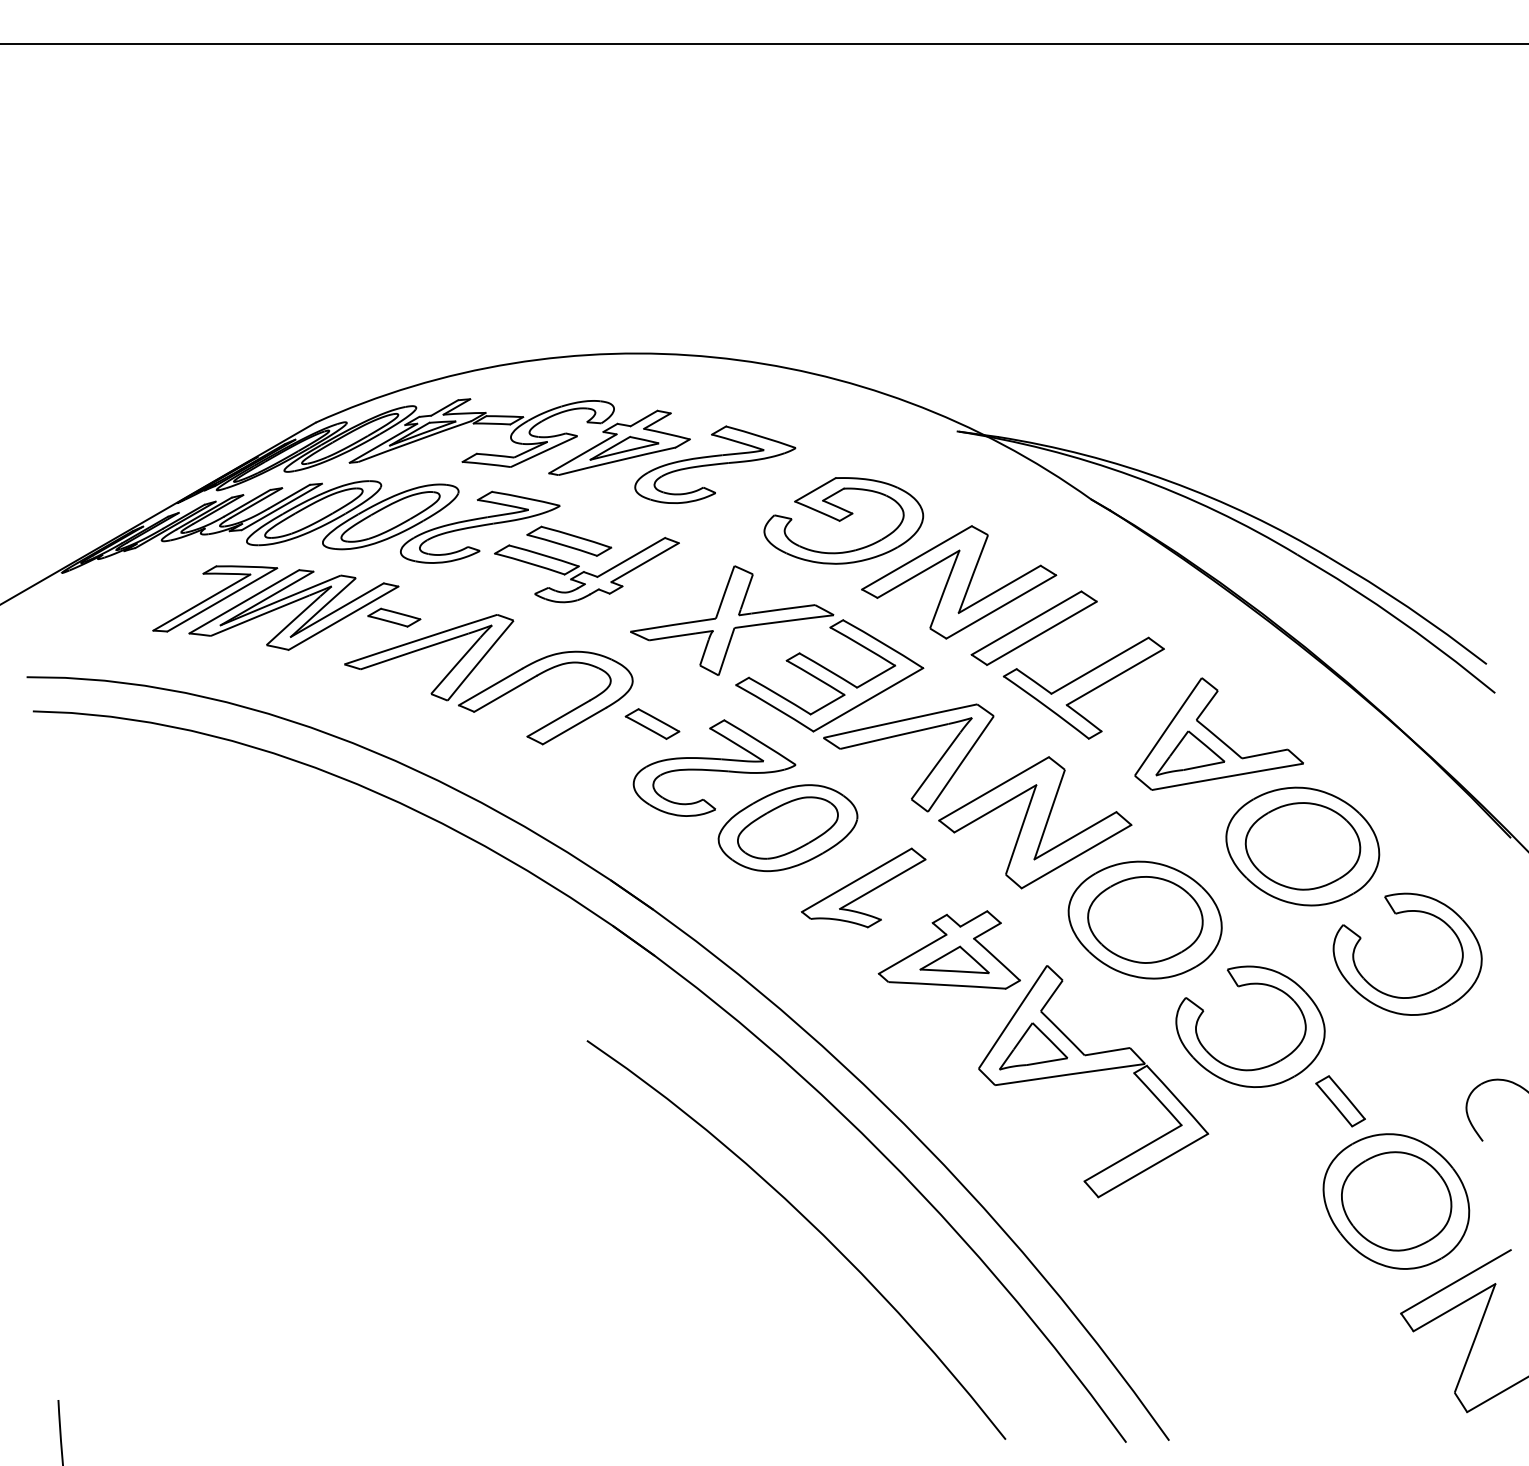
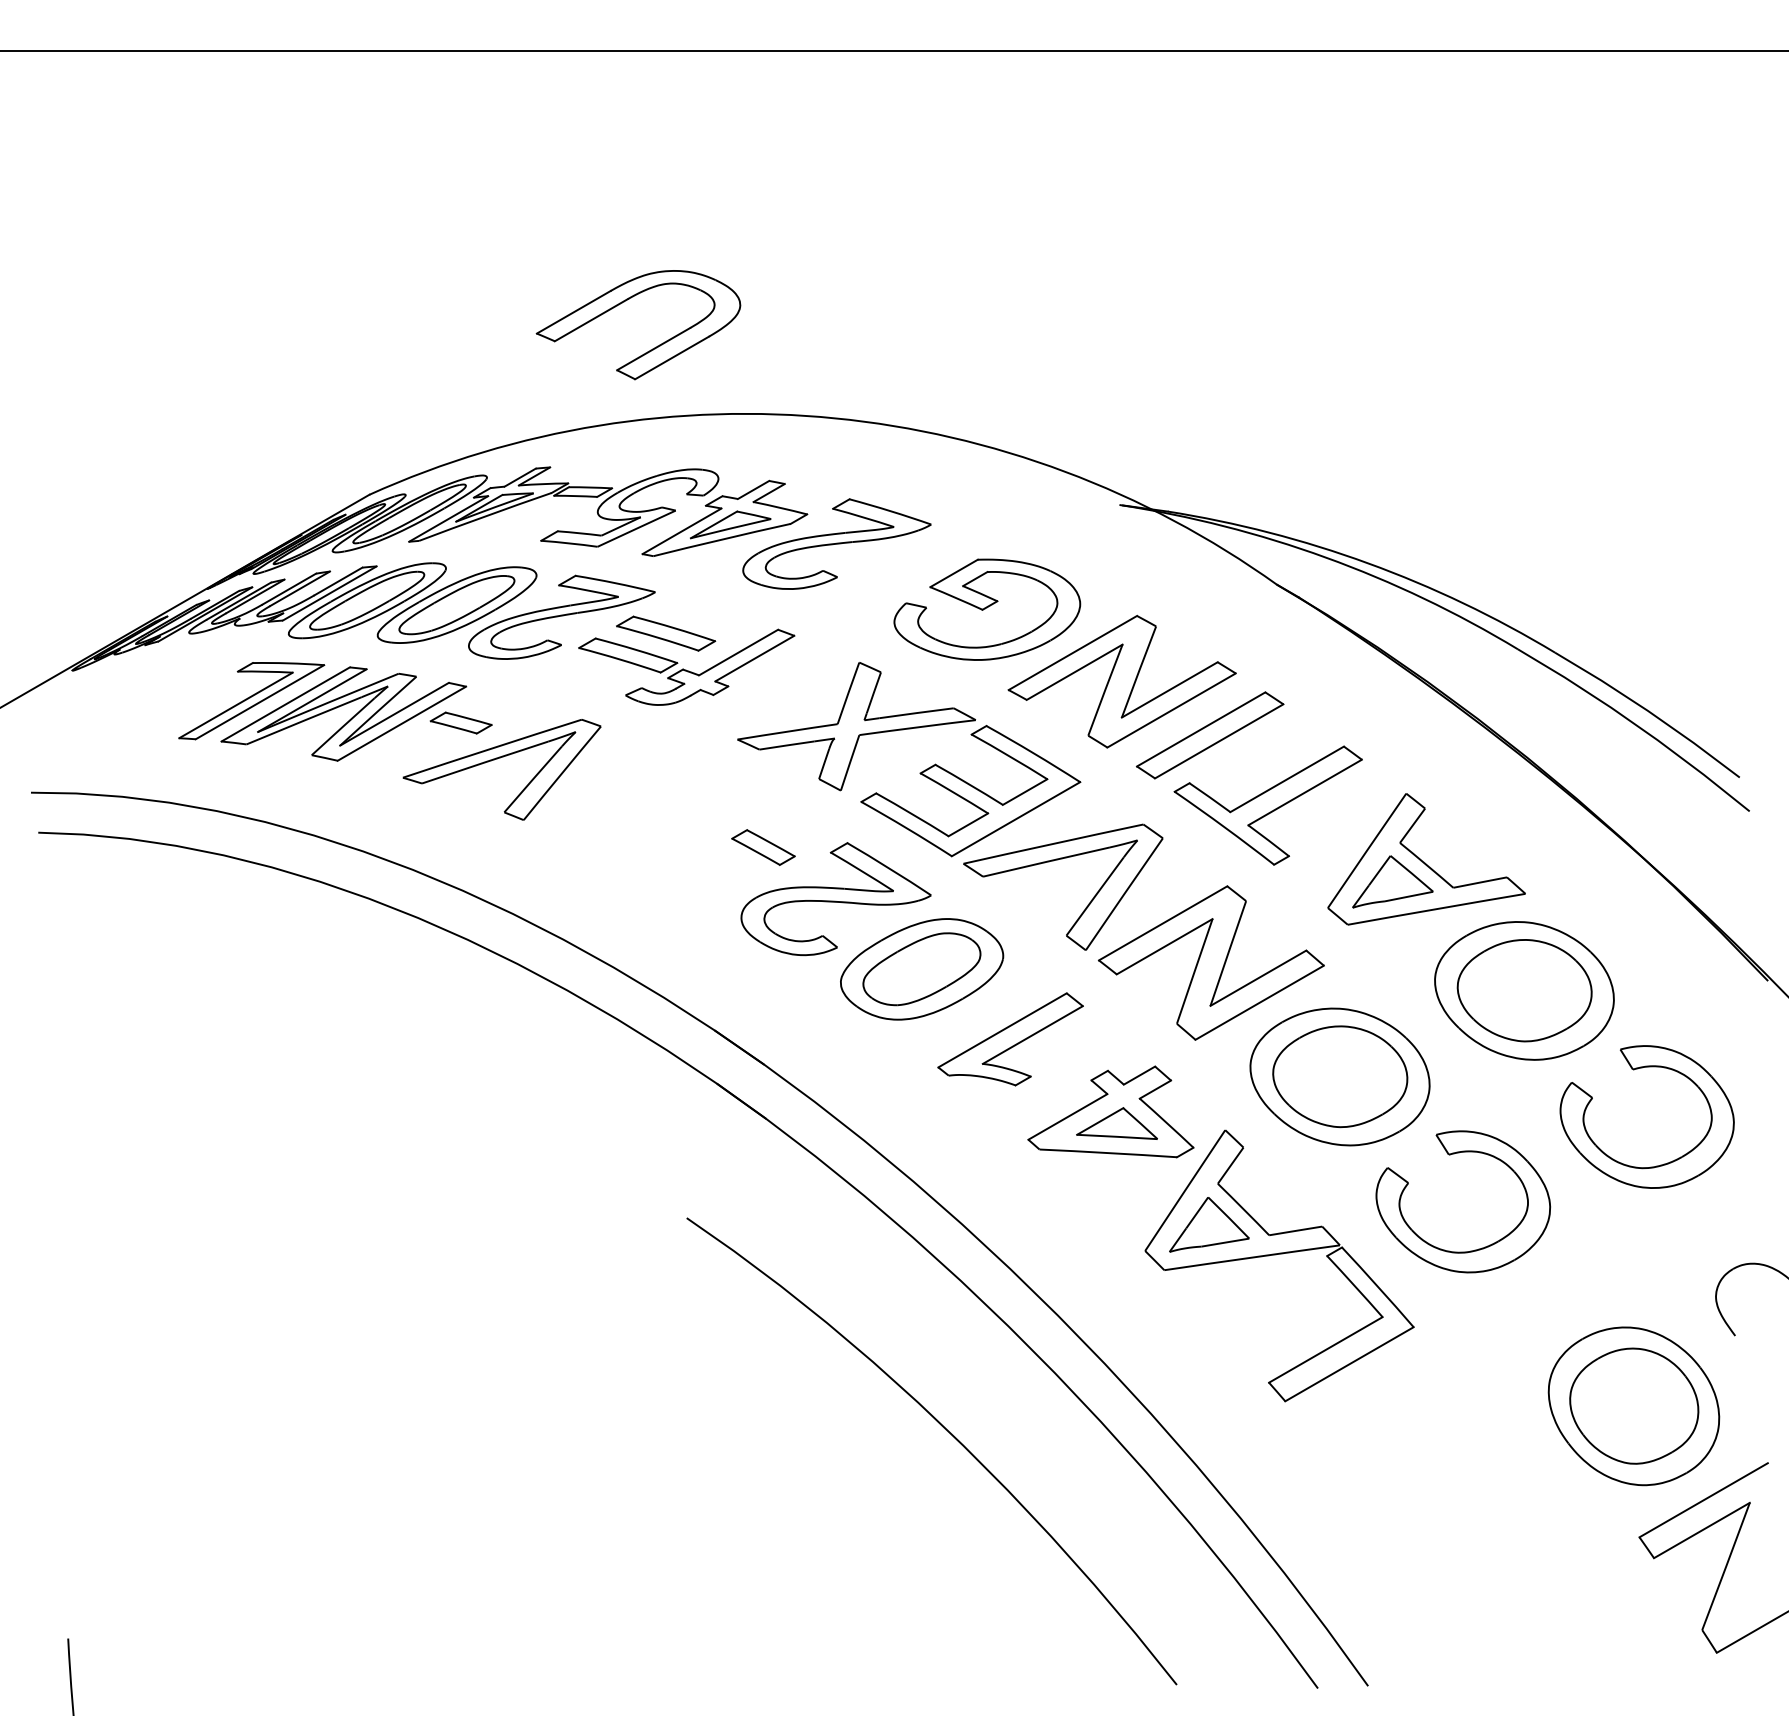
part: (556, 718) -> (650, 349), moved
part: (1340, 1100) -> (1568, 1288), removed

